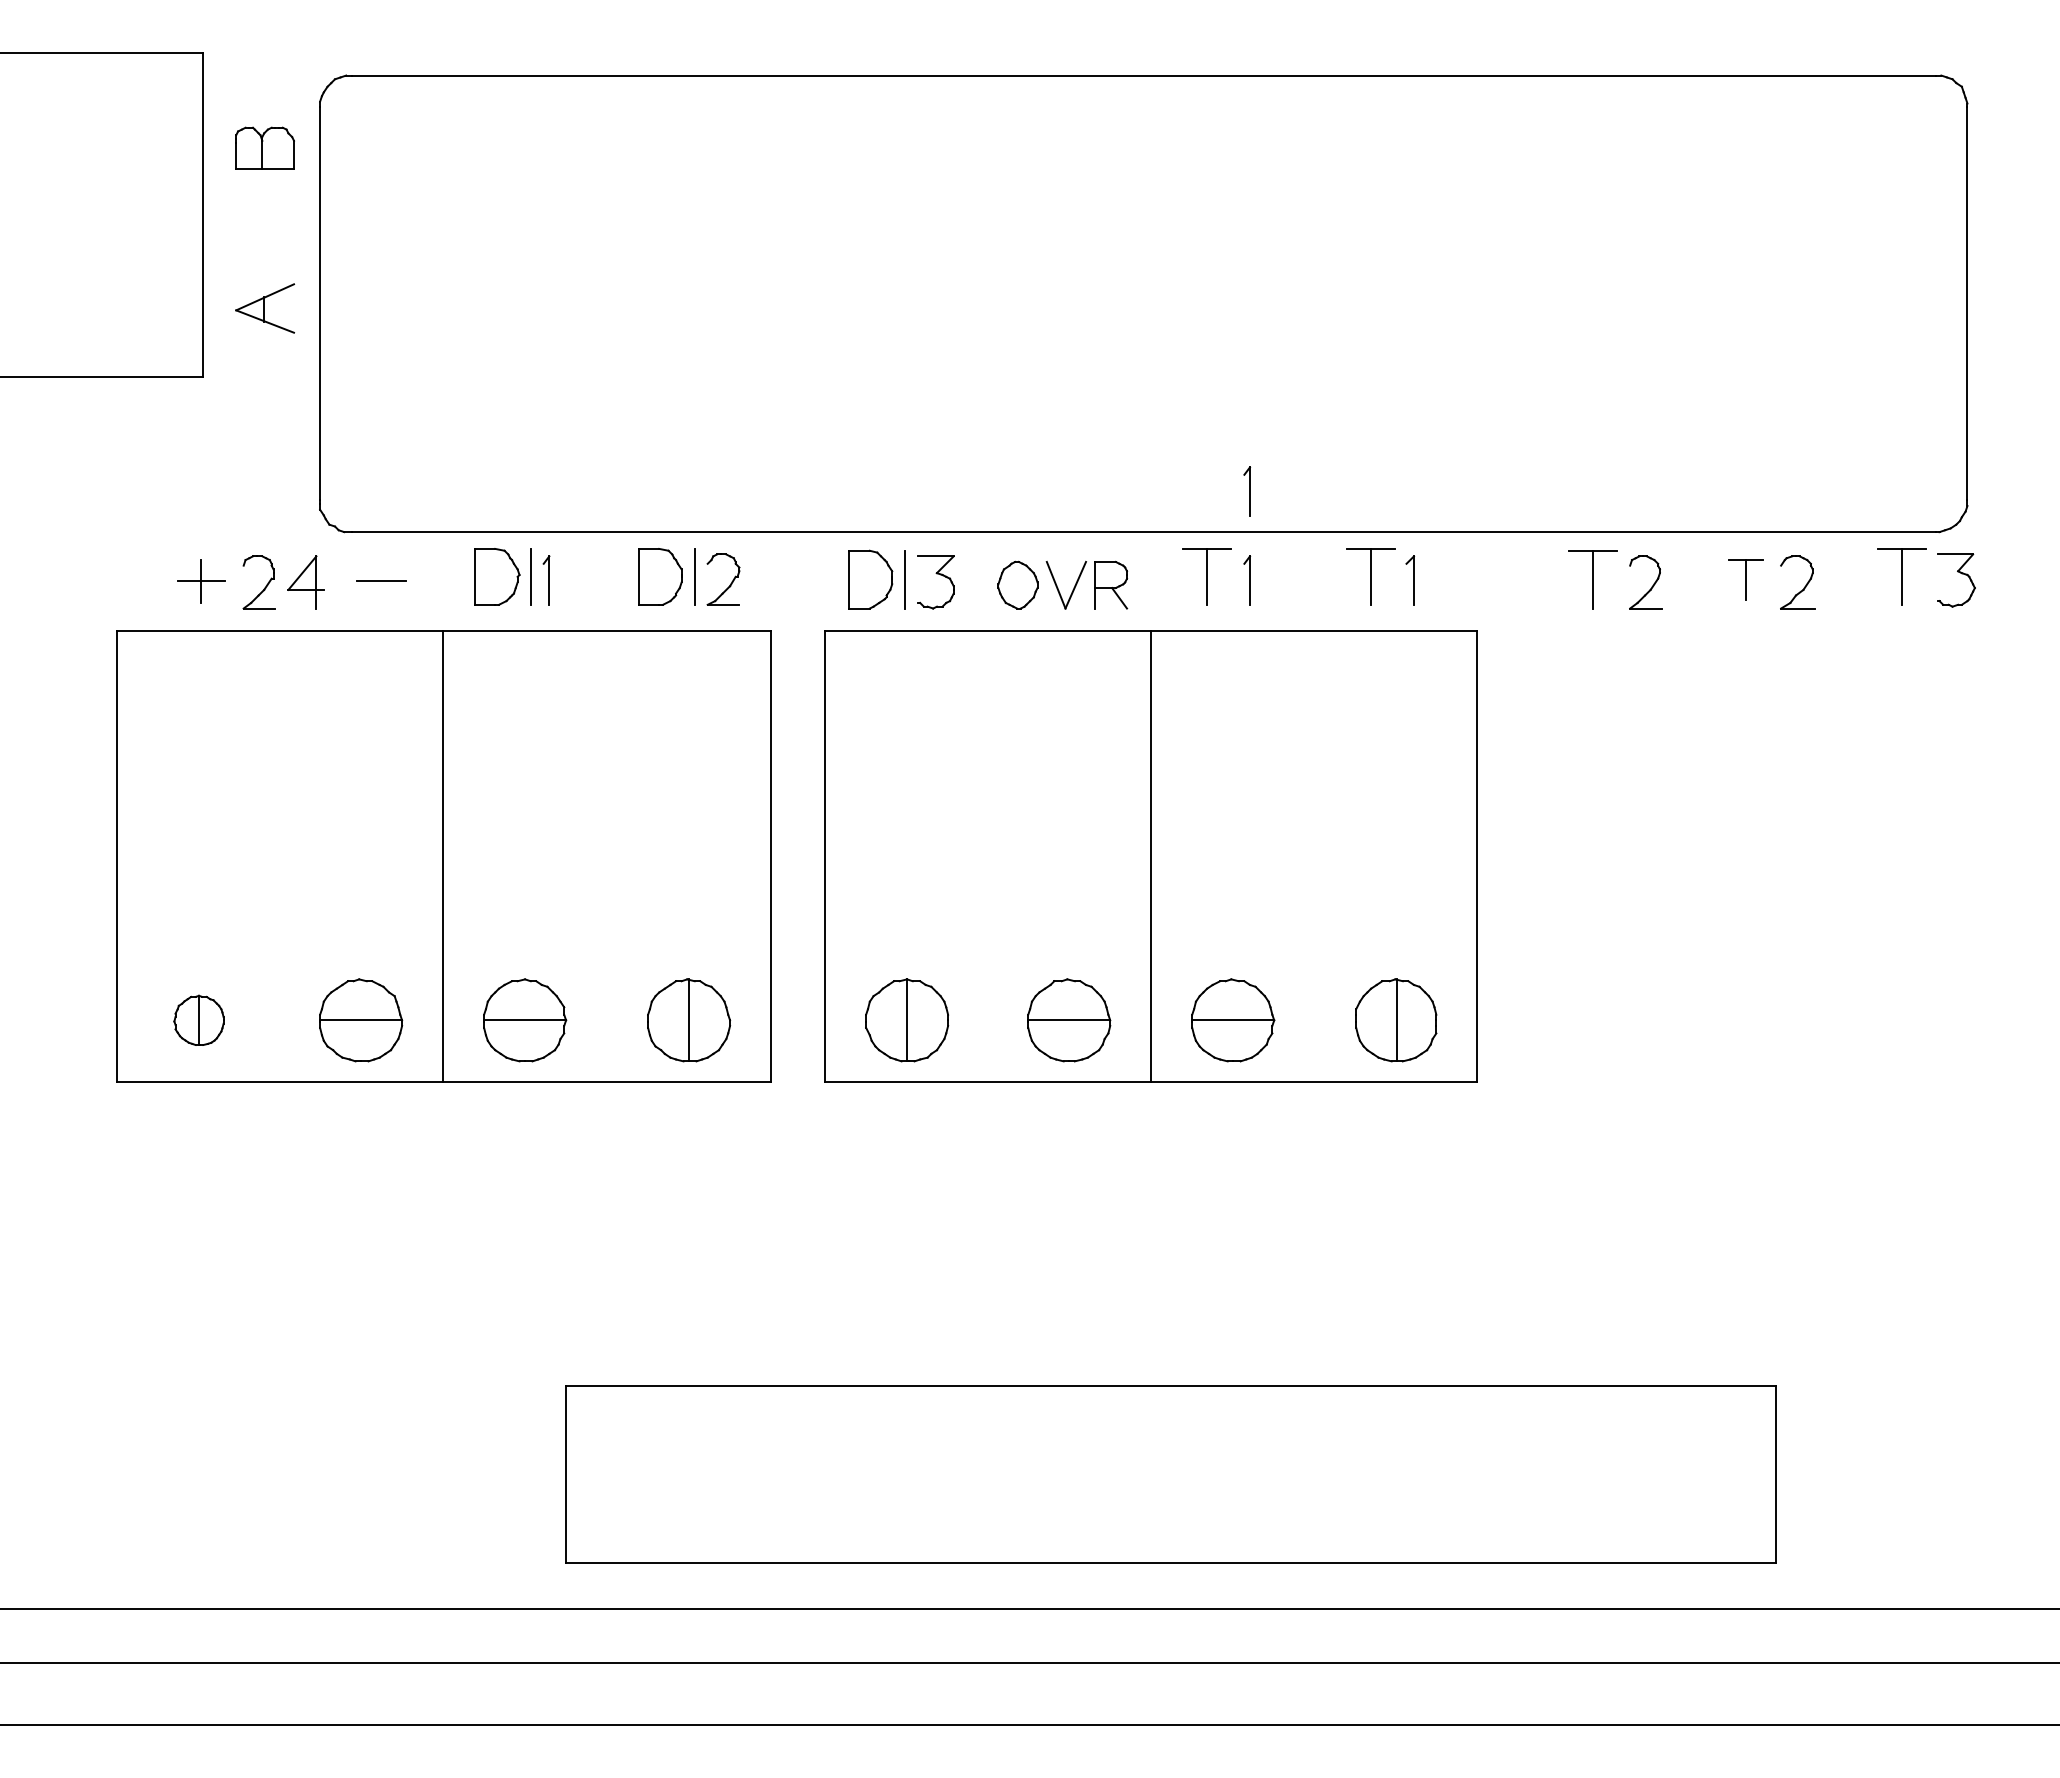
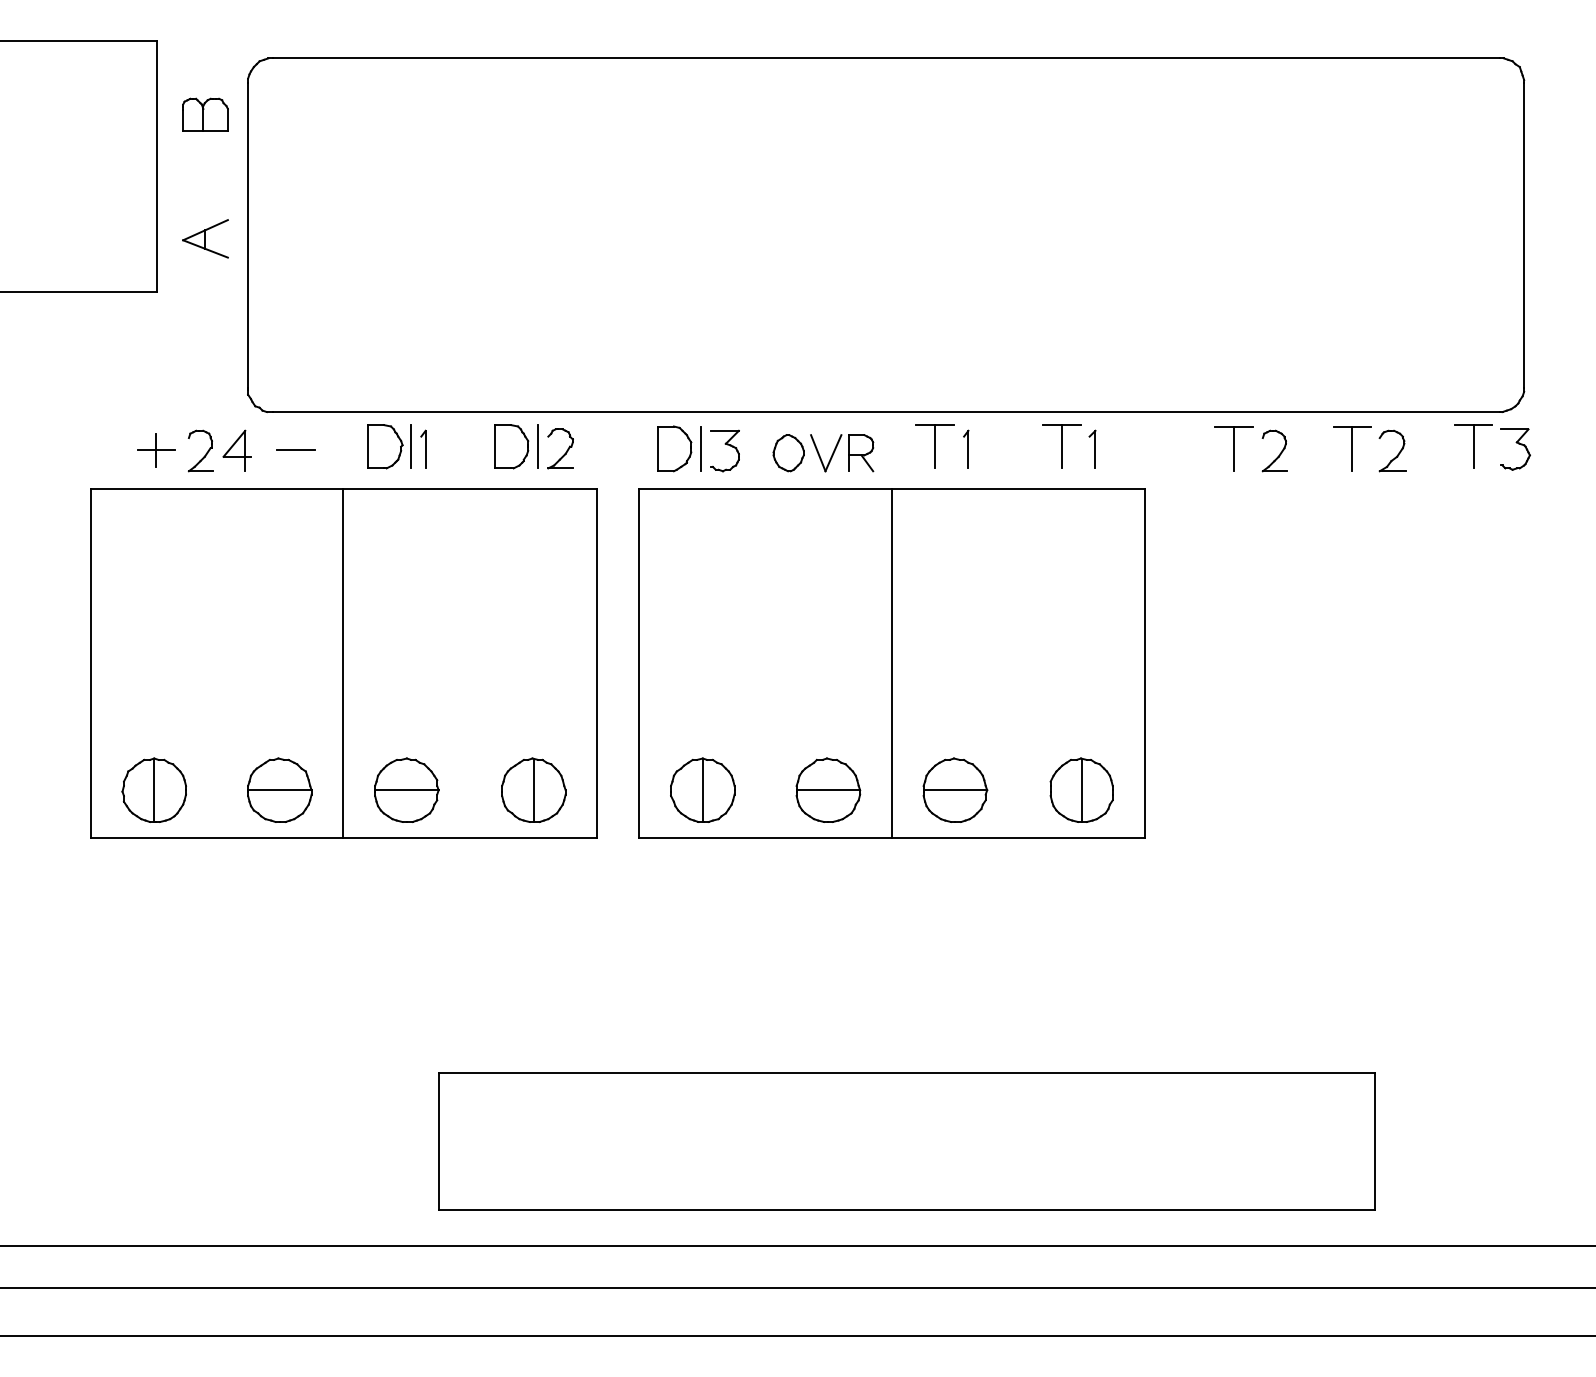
part: (1247, 491) -> (966, 380), removed
part: (1745, 579) -> (1352, 448), size x1.43
part: (198, 1020) -> (153, 790), size x1.67

